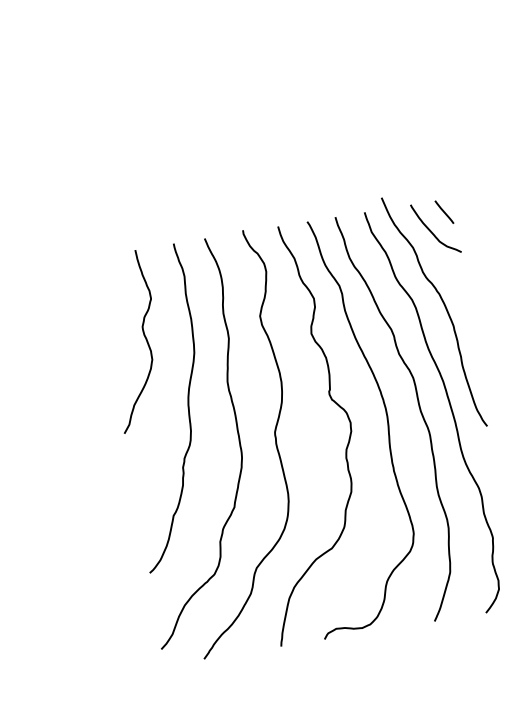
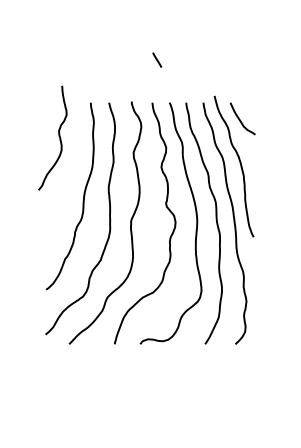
line: (444, 211) -> (157, 59), moved
curve: (143, 337) -> (58, 136), moved

